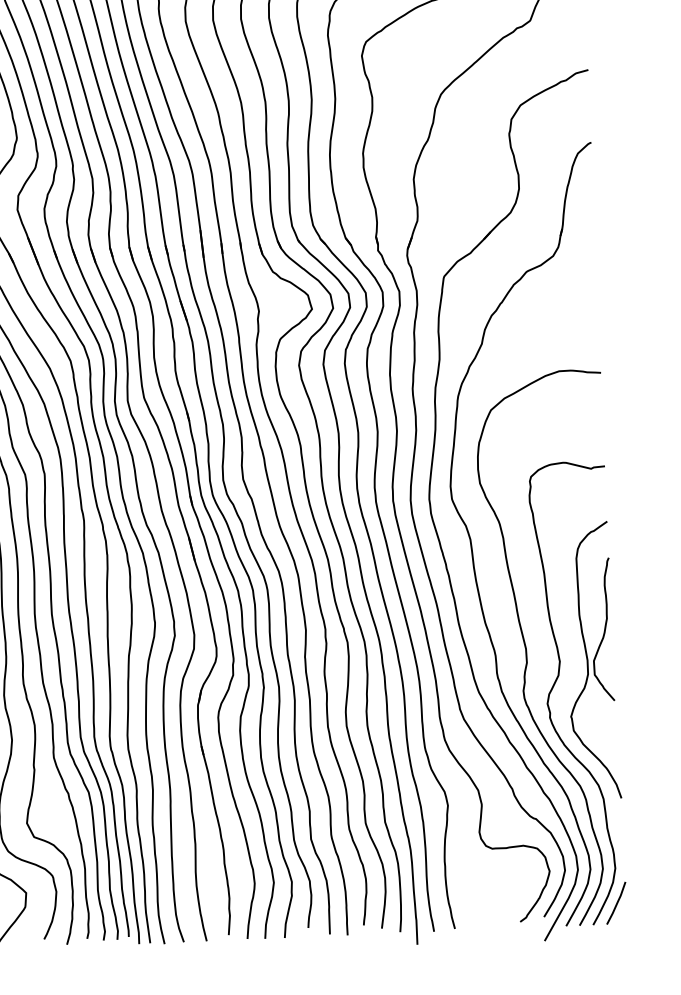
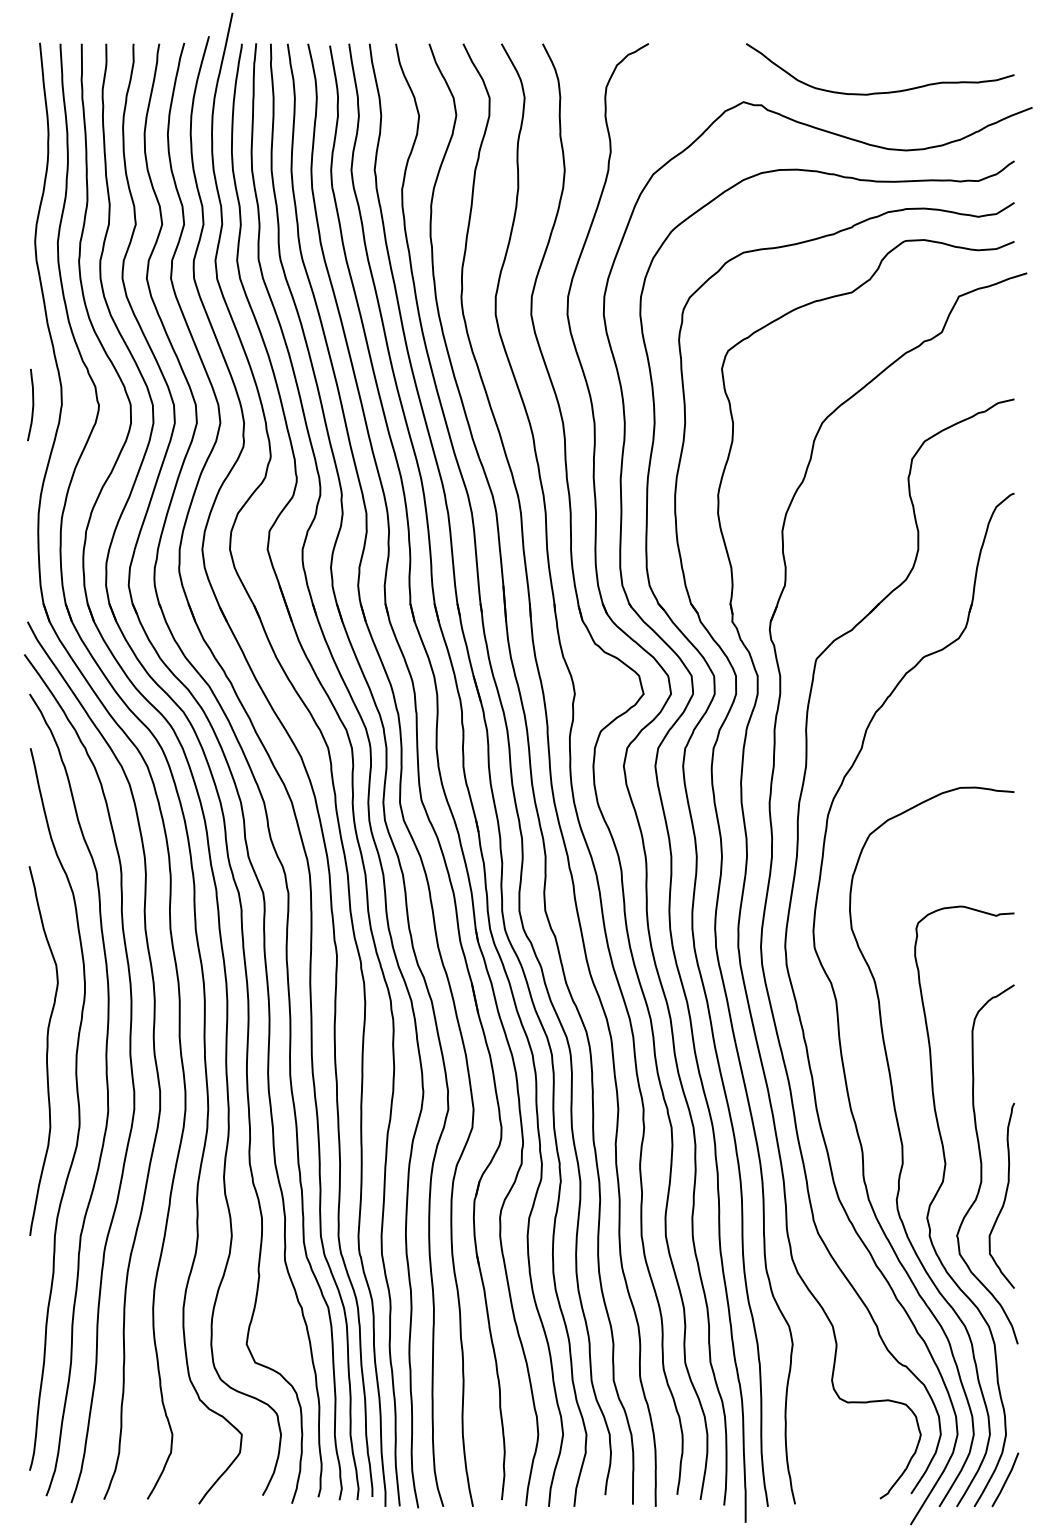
curve: (604, 629) -> (1004, 1195), moved

